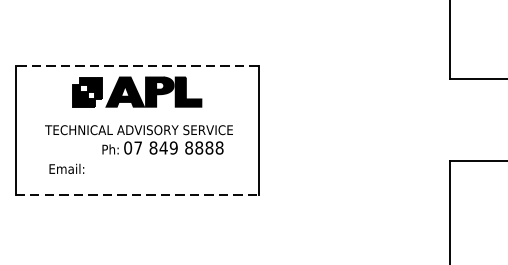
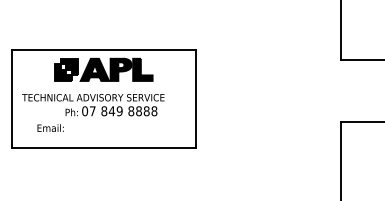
line: (136, 65) -> (103, 49), dashed -> solid
text: (139, 140) -> (93, 105), moved
line: (137, 195) -> (104, 148), dashed -> solid

